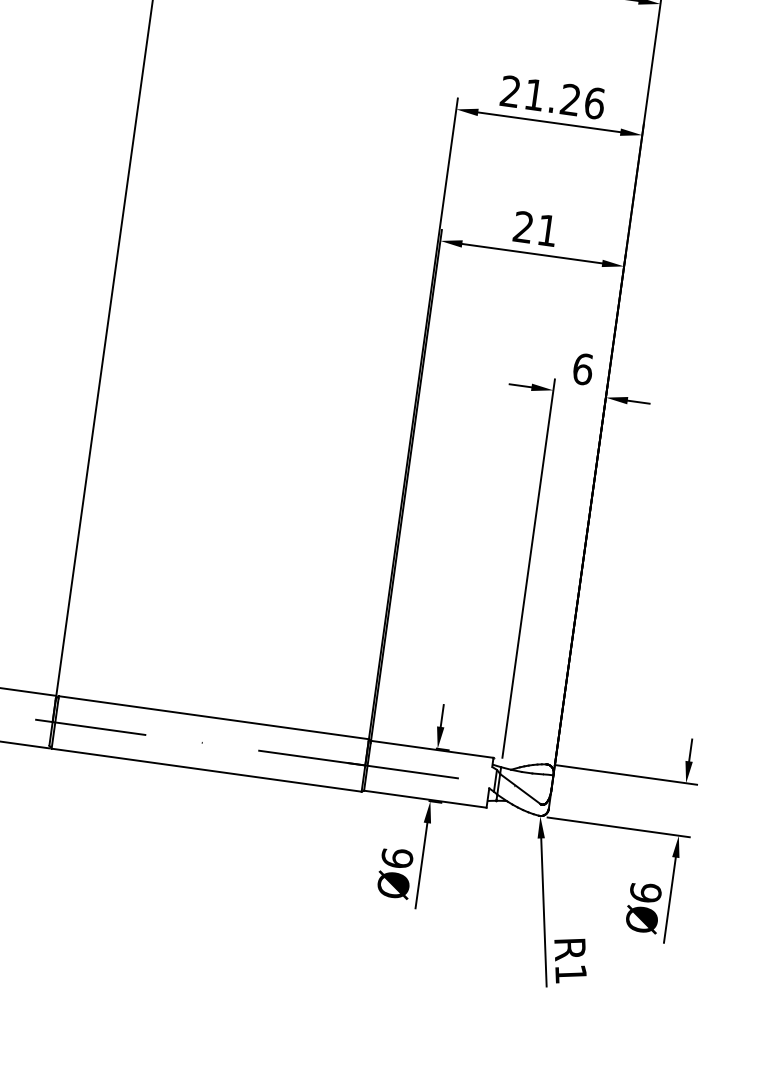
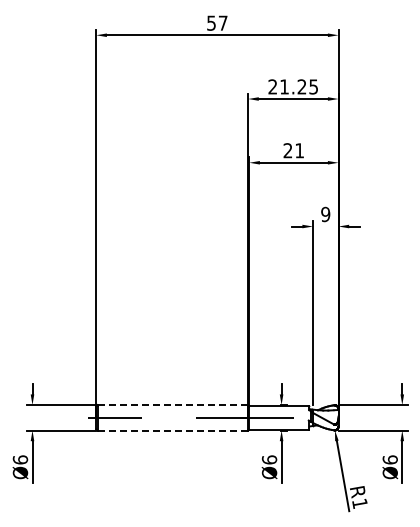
text: (594, 102) -> (313, 86), 21.26 -> 21.25
text: (582, 369) -> (325, 214), 6 -> 9
line: (213, 718) -> (172, 405), solid -> dashed
line: (208, 770) -> (173, 430), solid -> dashed

